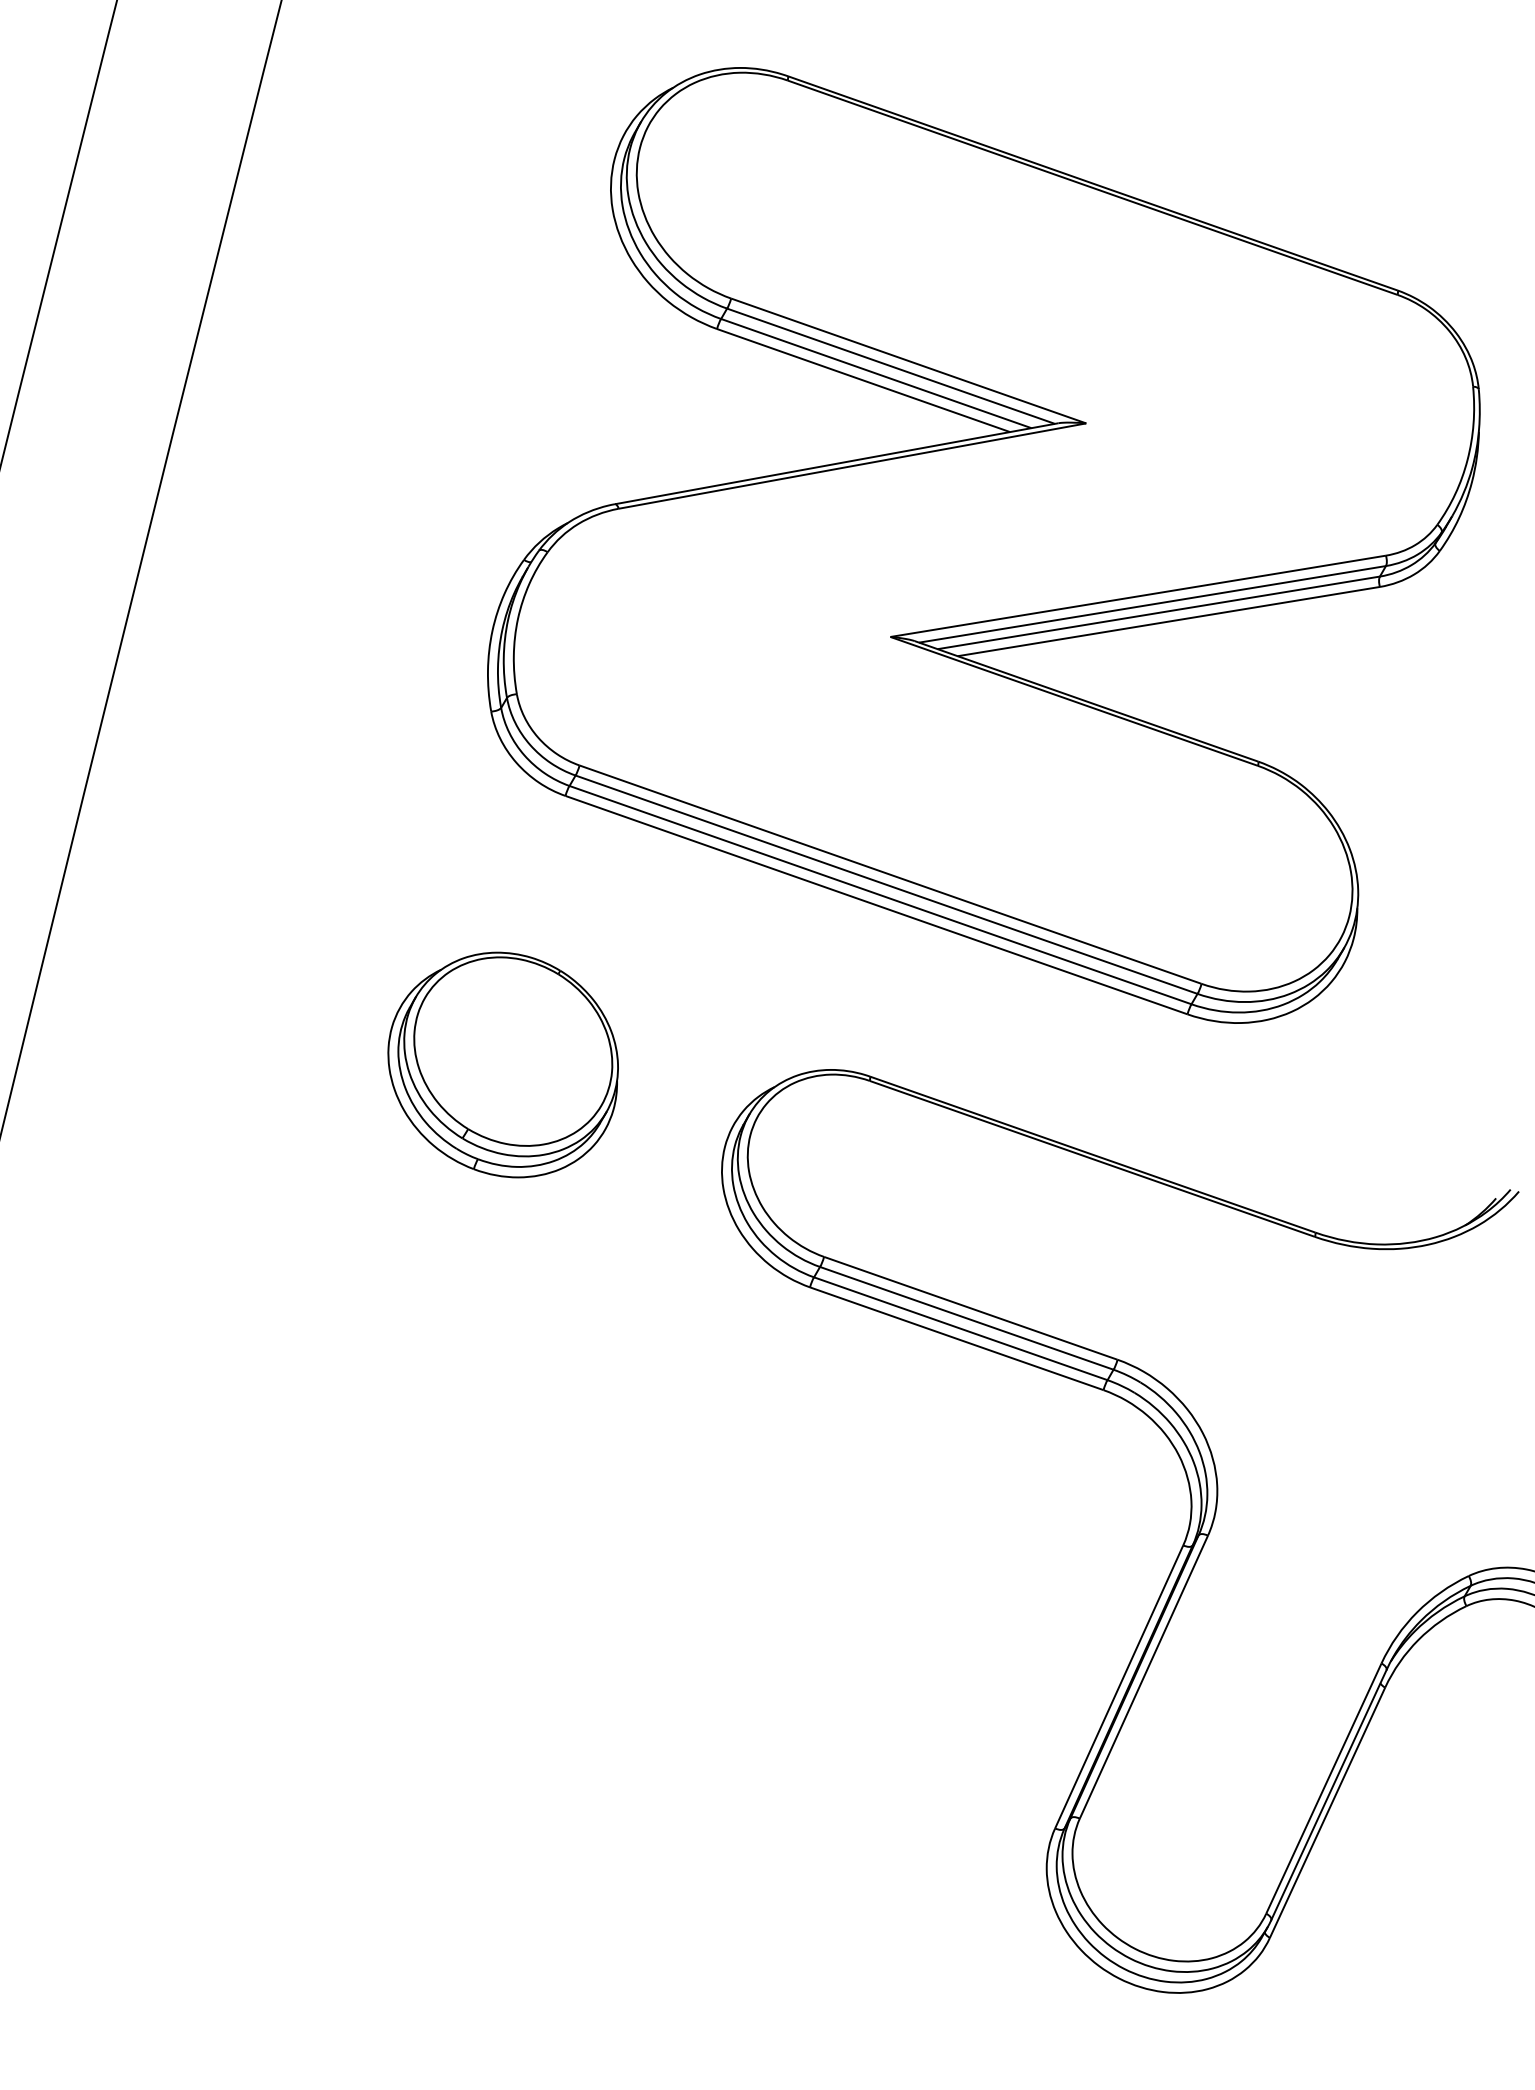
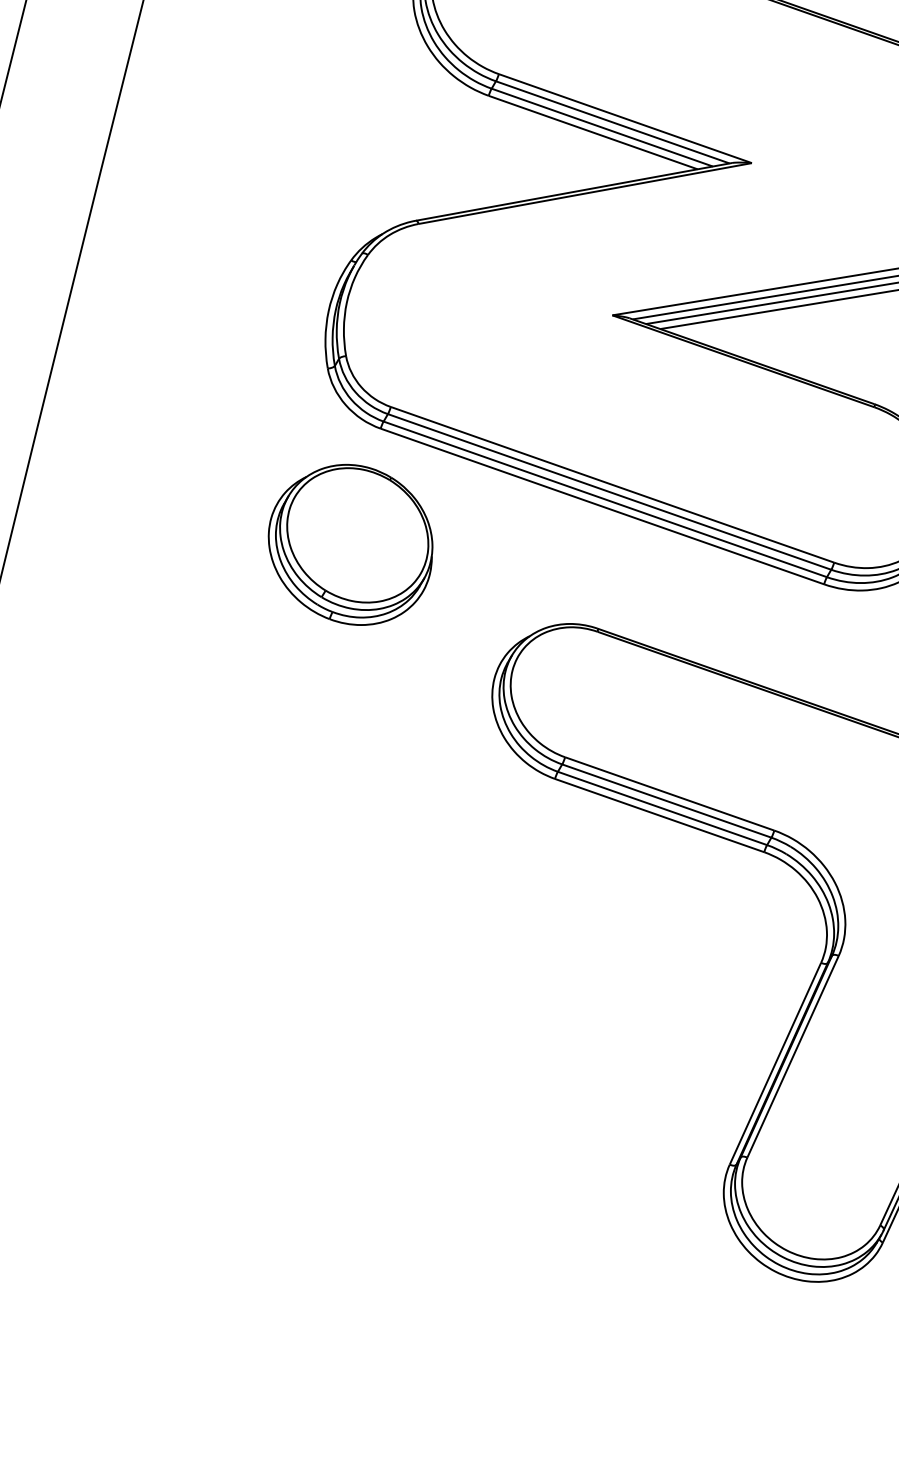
part: (502, 1064) -> (350, 544), moved

